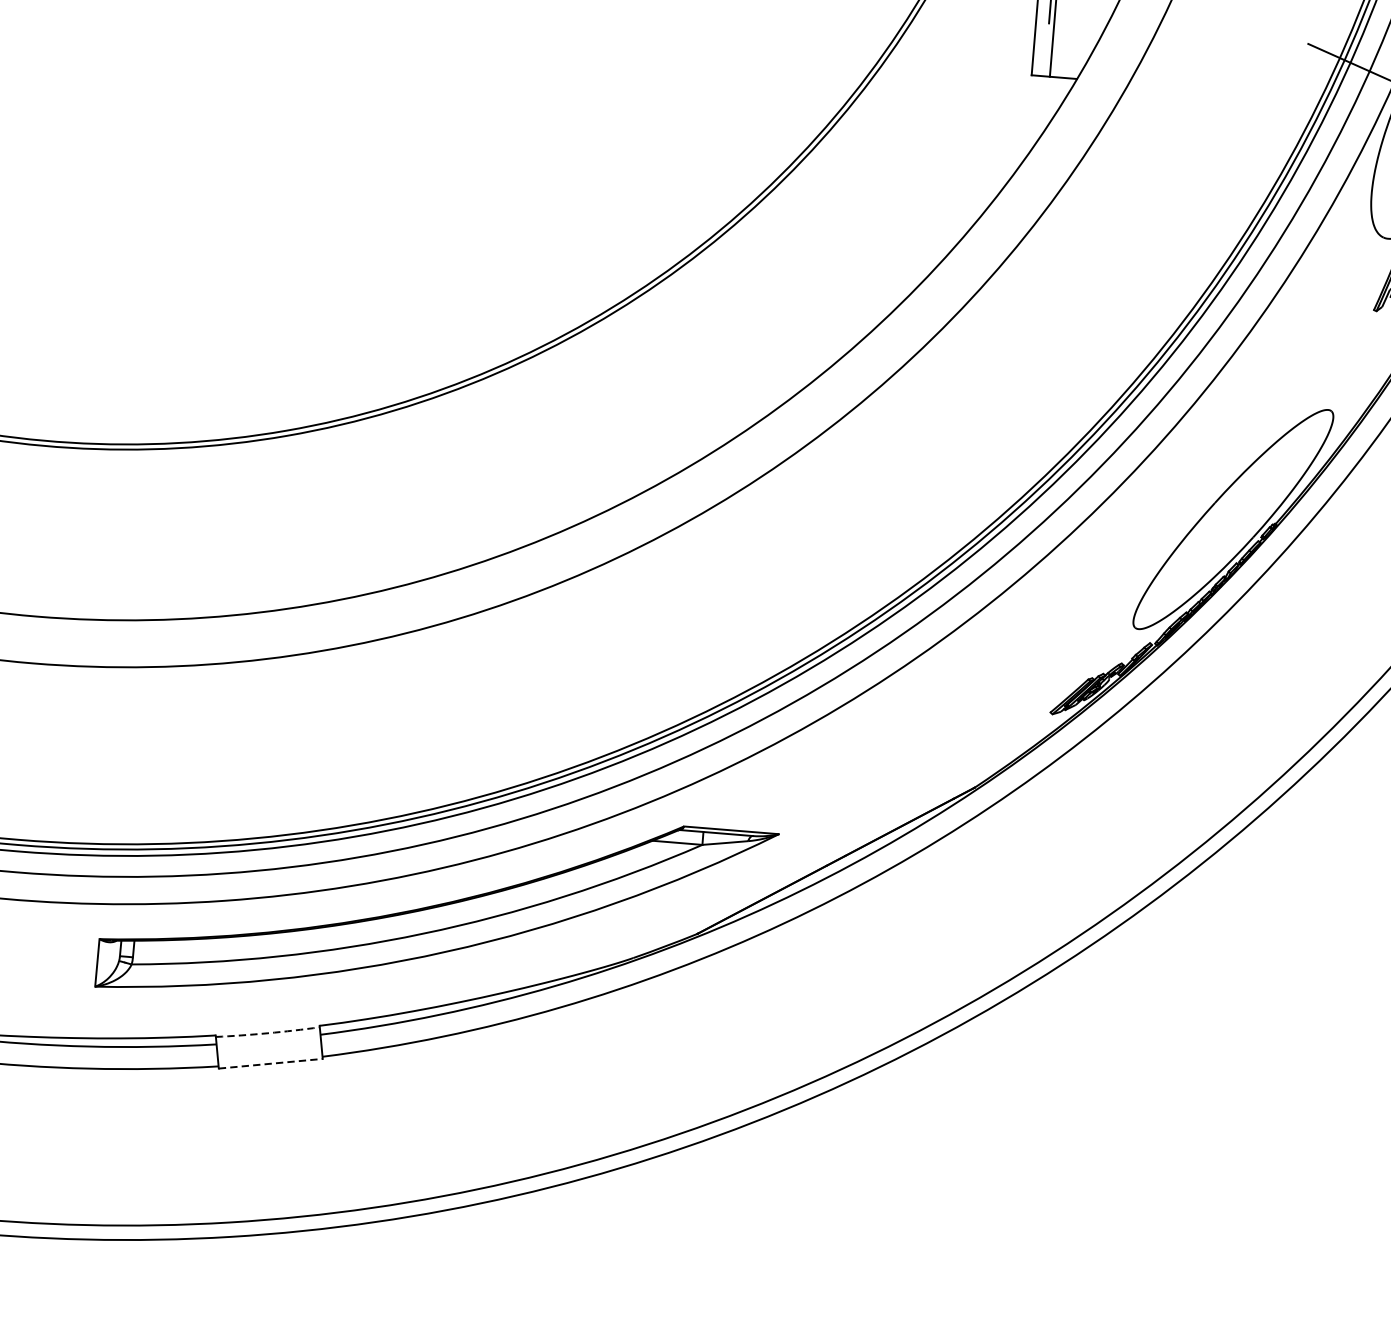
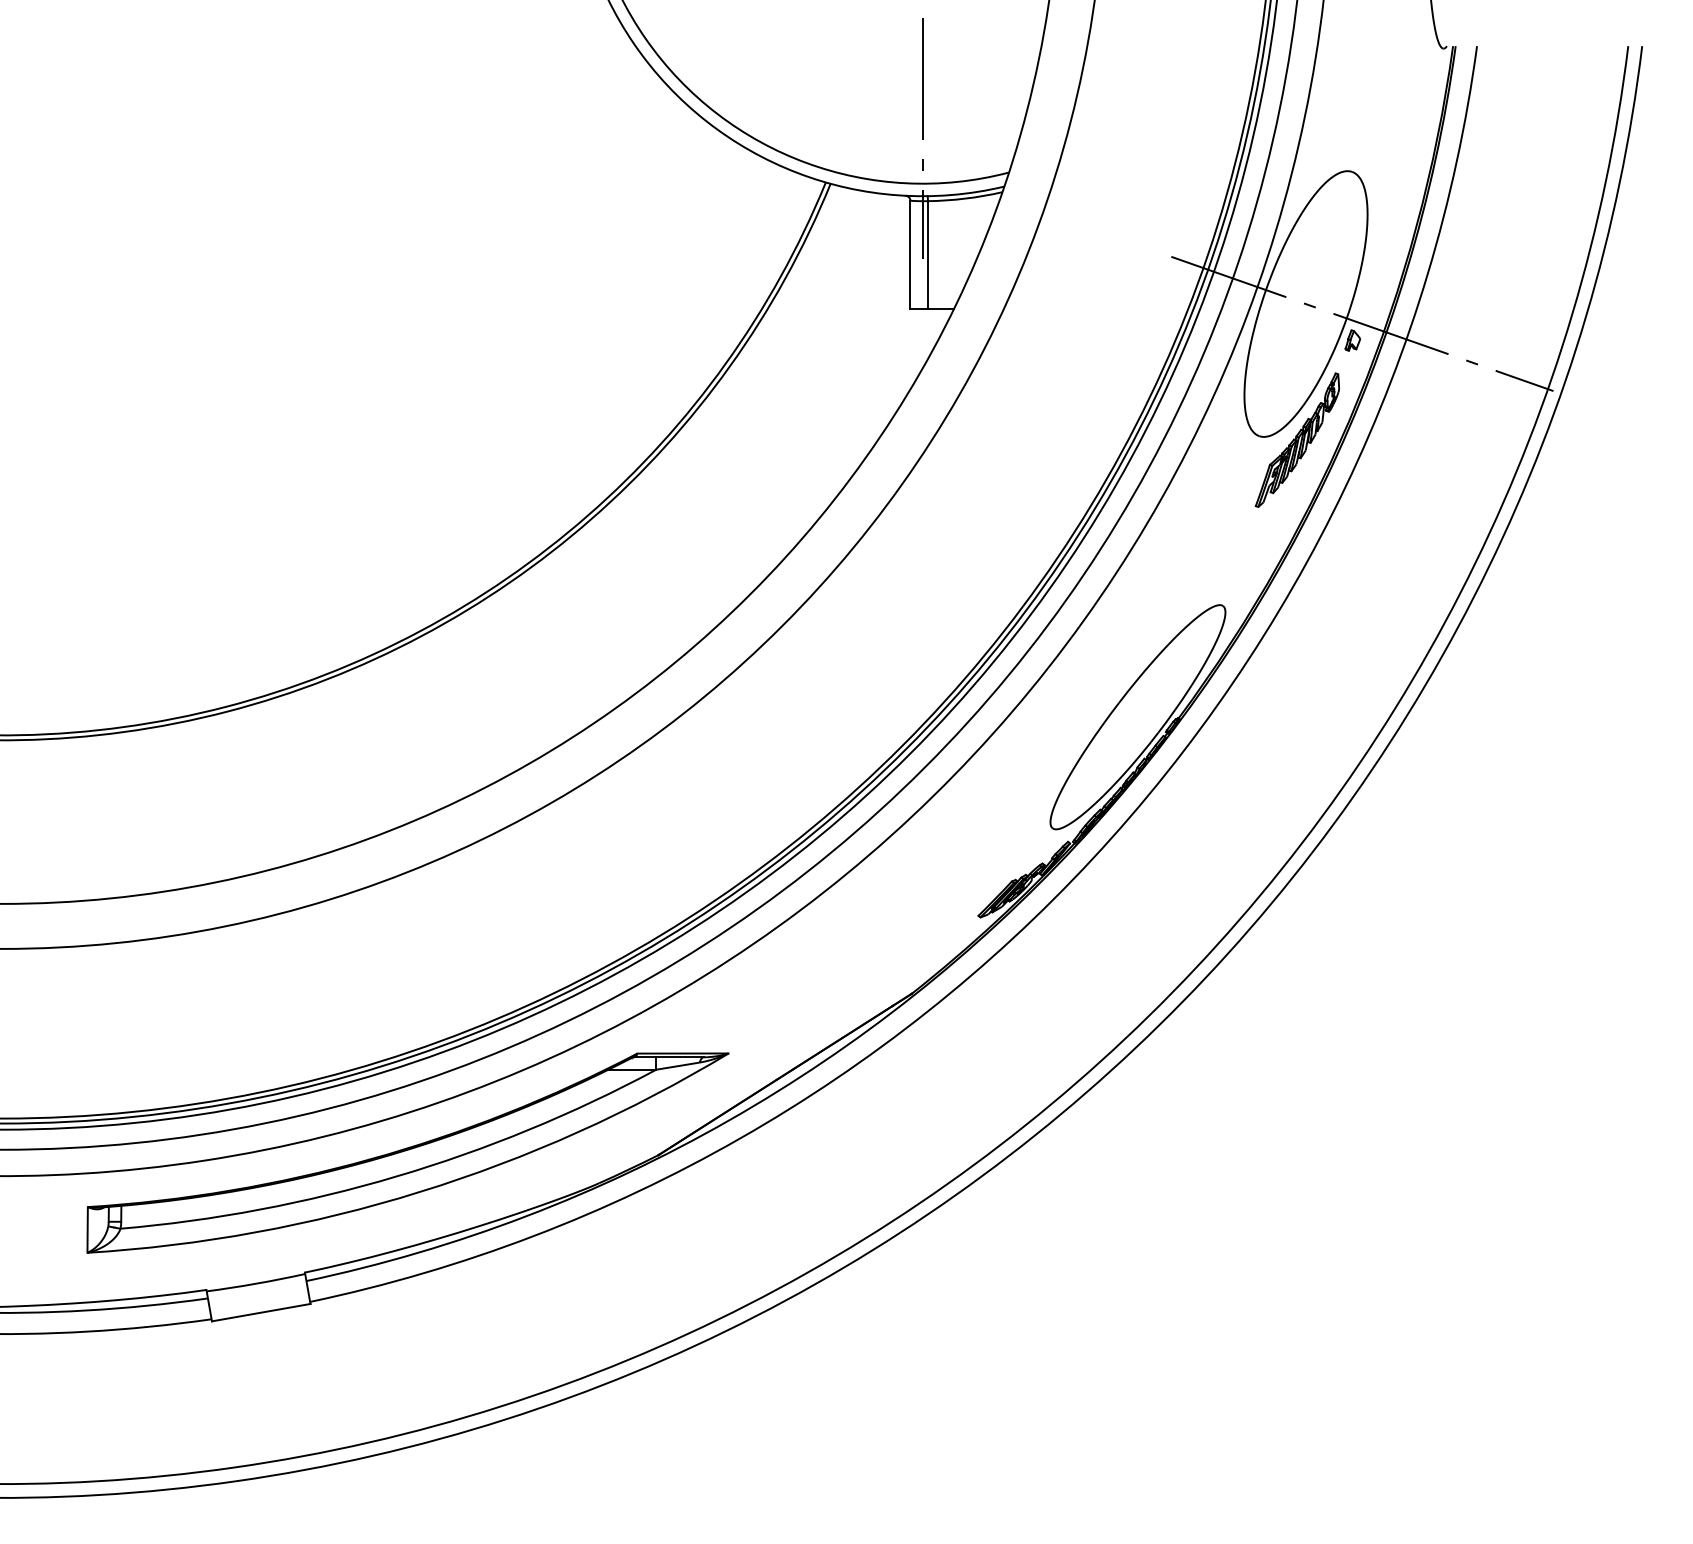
arc: (268, 1033) -> (256, 1283), dashed -> solid
line: (271, 1063) -> (261, 1312), dashed -> solid

